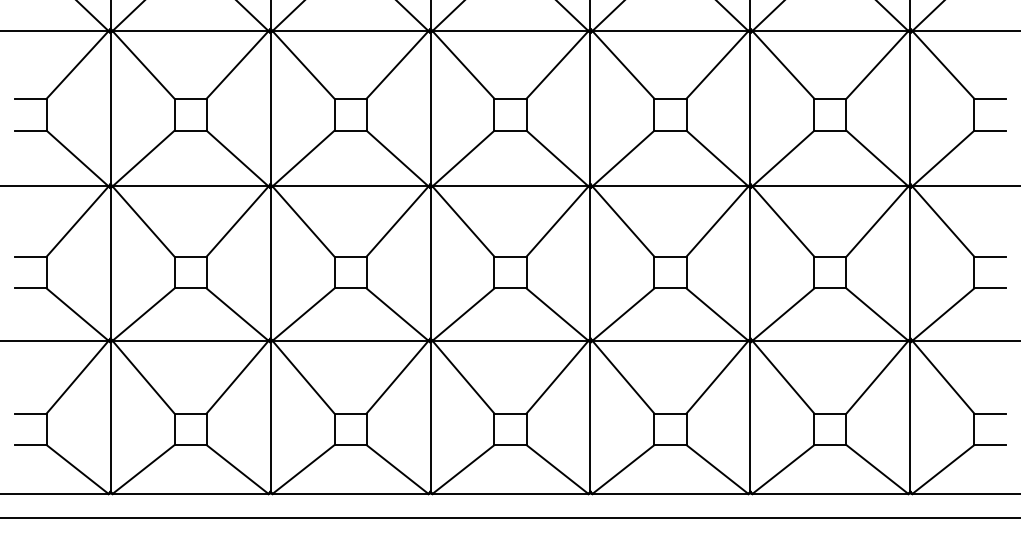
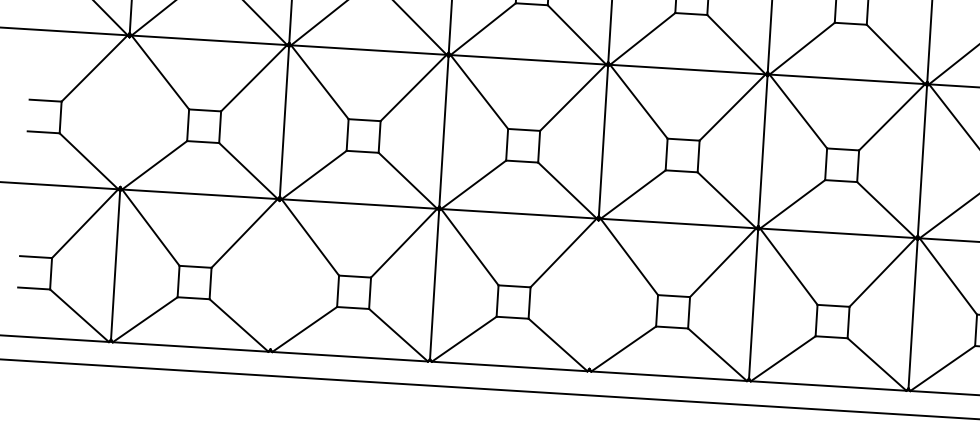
line: (110, 263) -> (124, 112), removed
line: (270, 416) -> (275, 274), removed
line: (590, 416) -> (594, 294), removed

